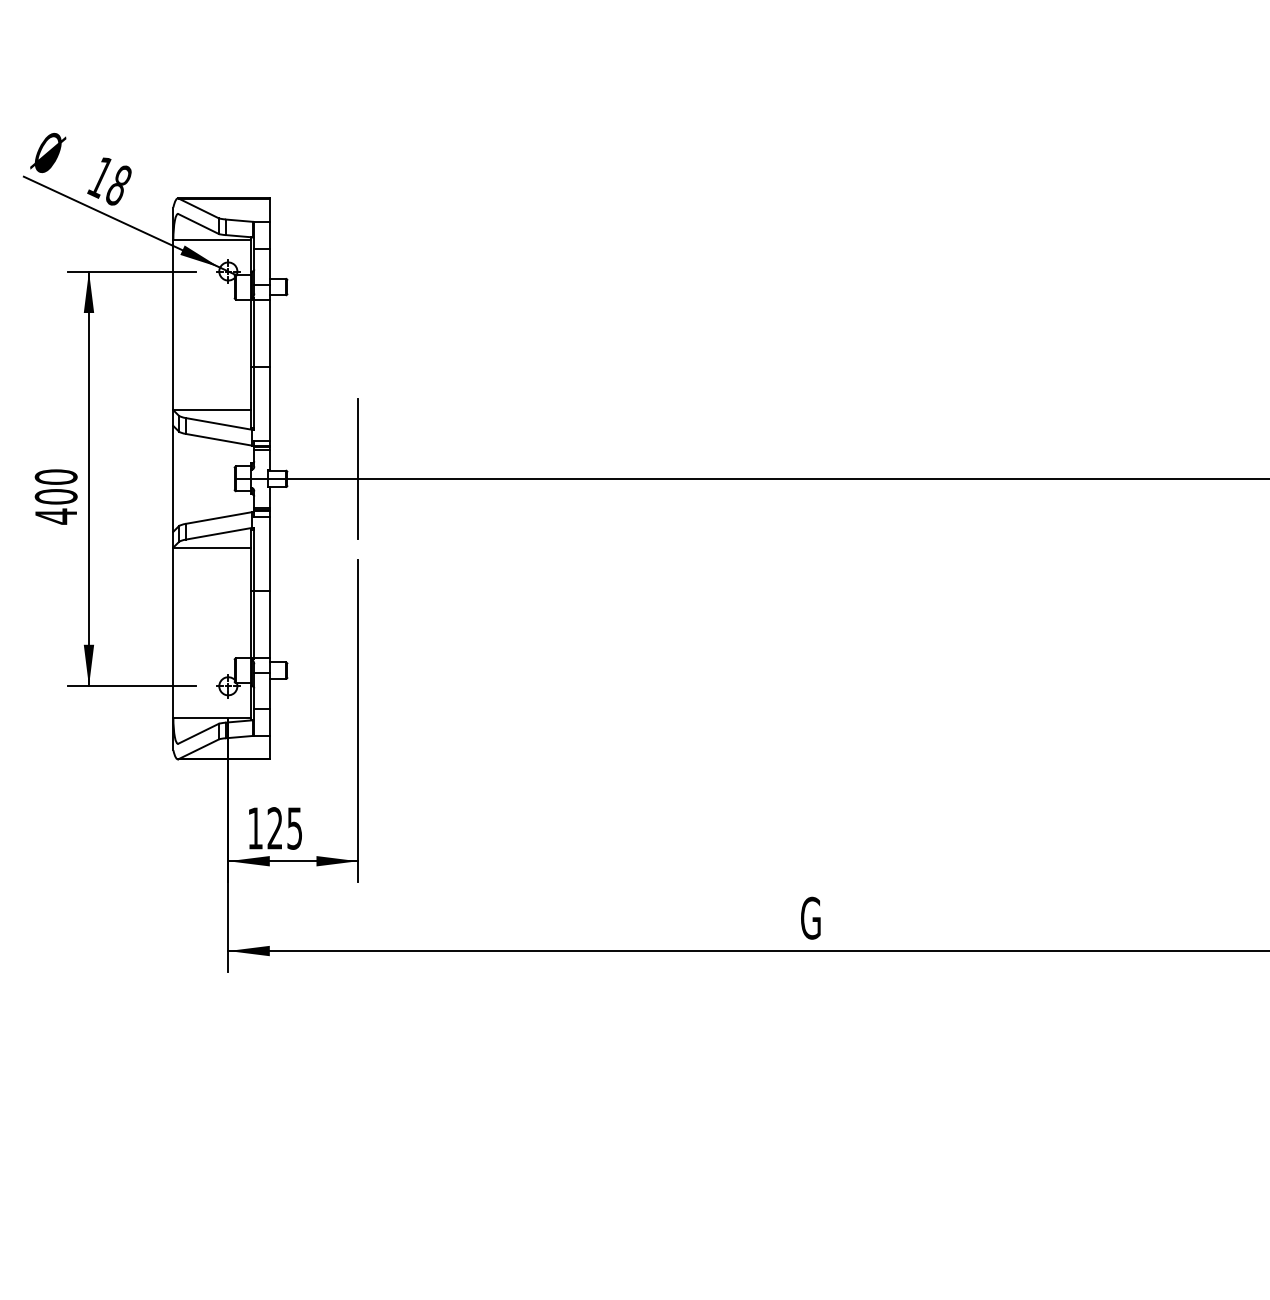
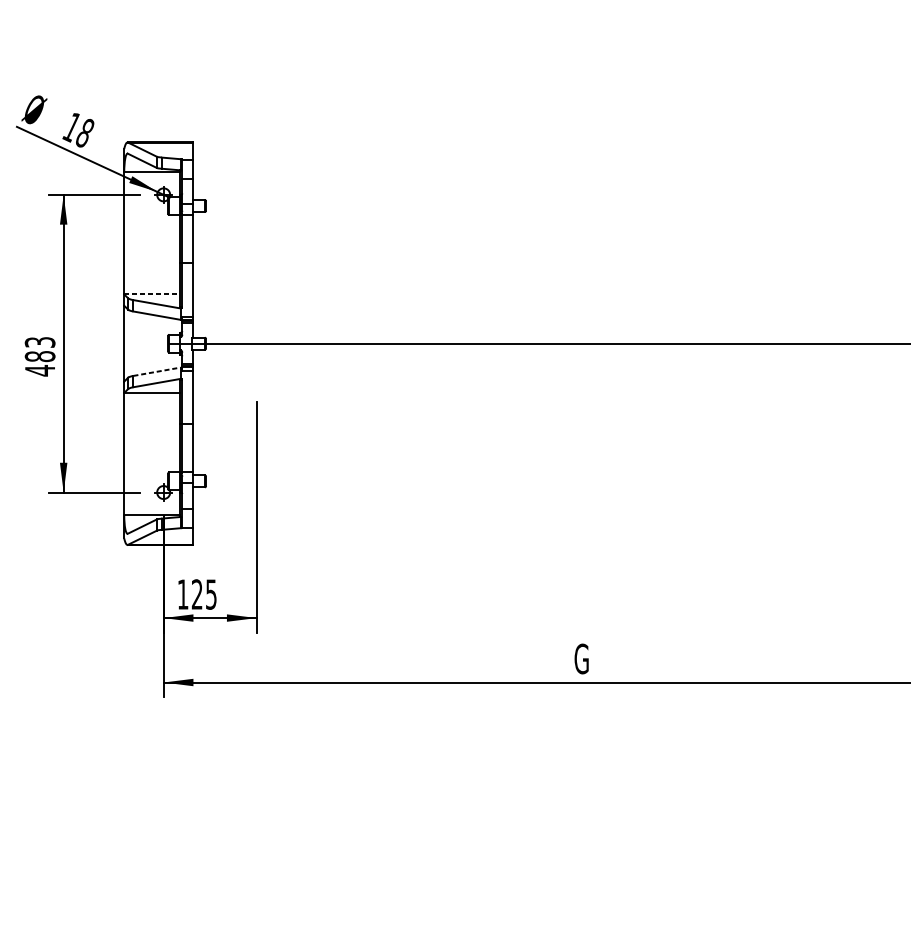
line: (212, 410) -> (152, 294), solid -> dashed
line: (357, 468) -> (256, 336), removed
text: (55, 486) -> (39, 349), 400 -> 483
line: (219, 517) -> (157, 371), solid -> dashed

